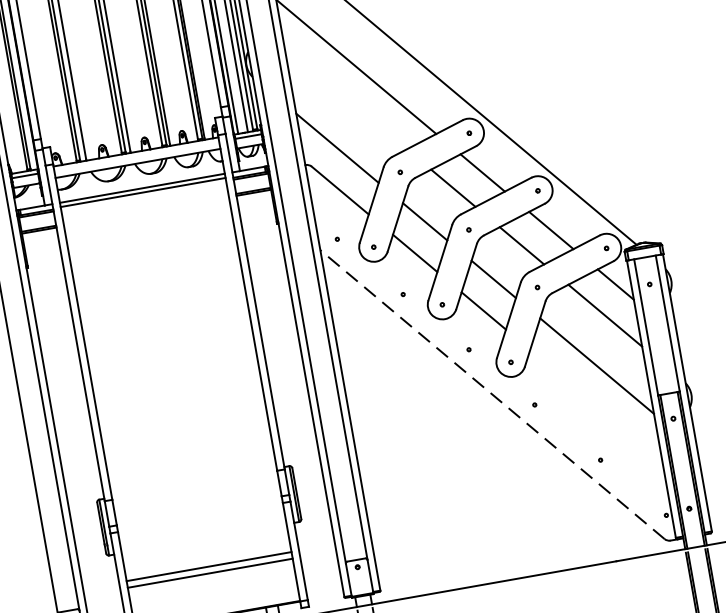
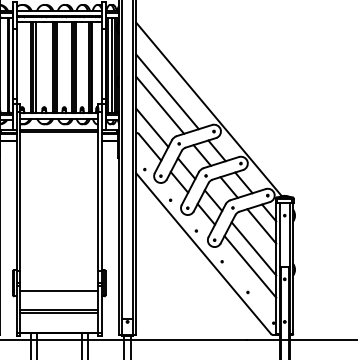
line: (346, 96) -> (160, 104), added
line: (492, 394) -> (203, 253), dashed -> solid
line: (596, 404) -> (250, 266), added
line: (202, 528) -> (59, 291), added

